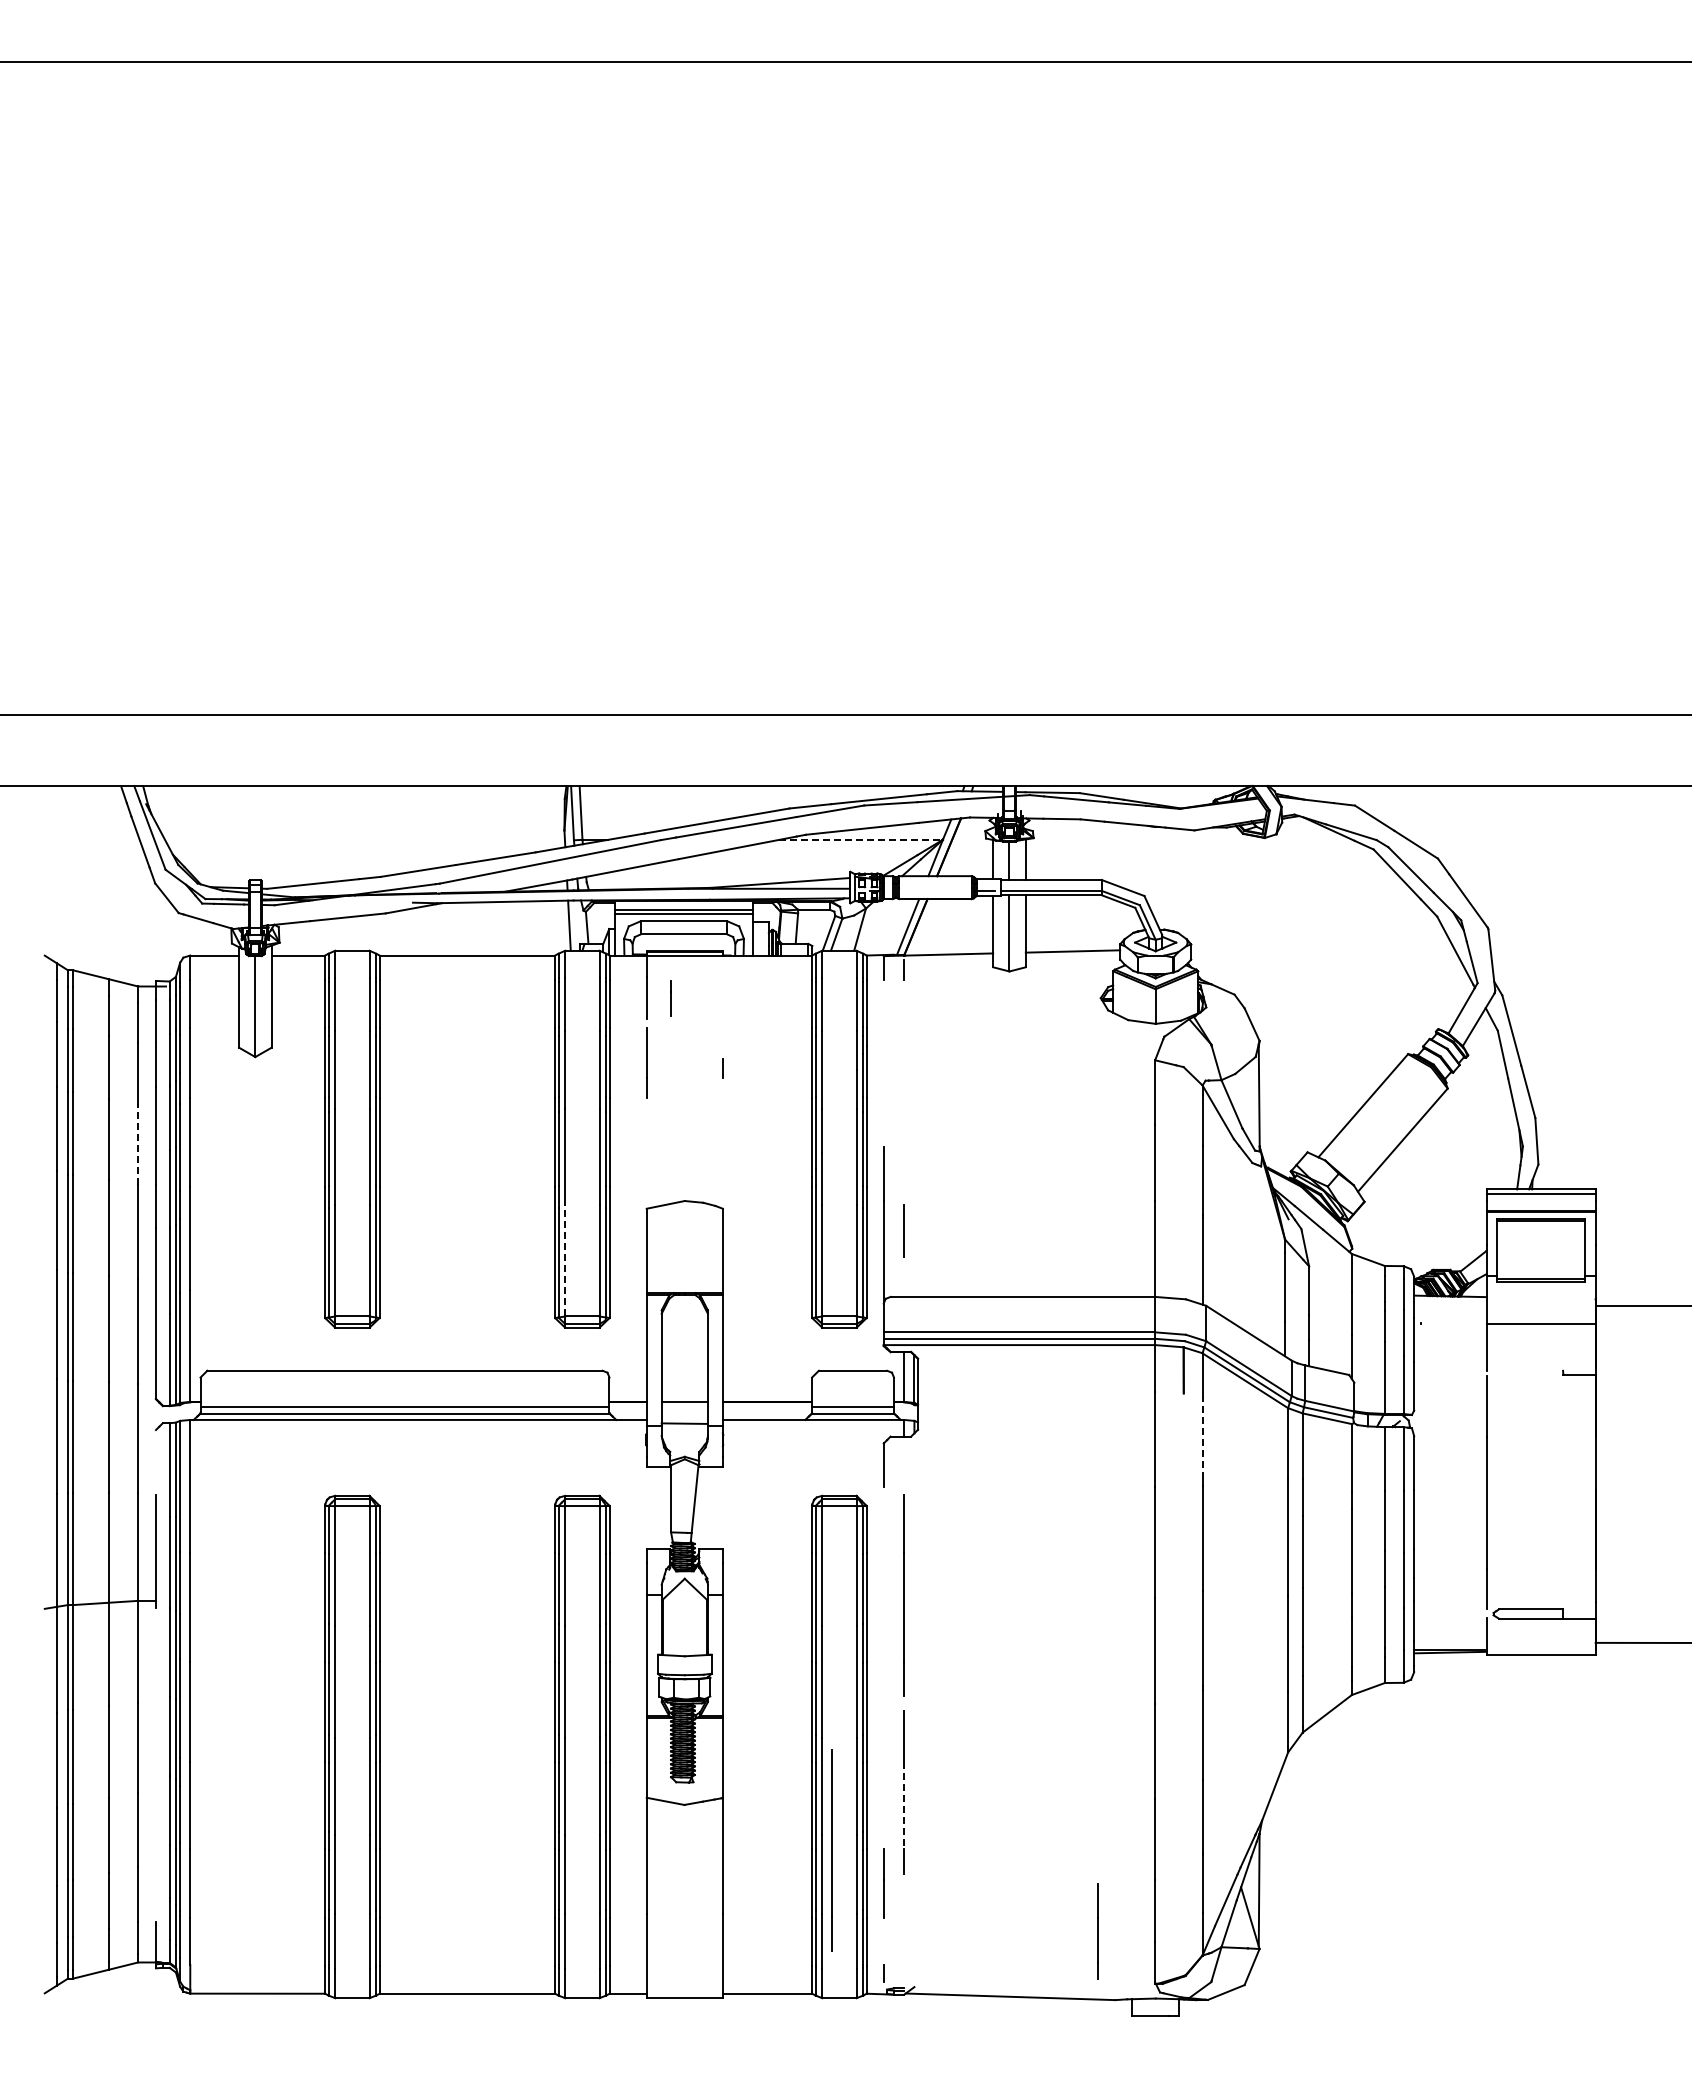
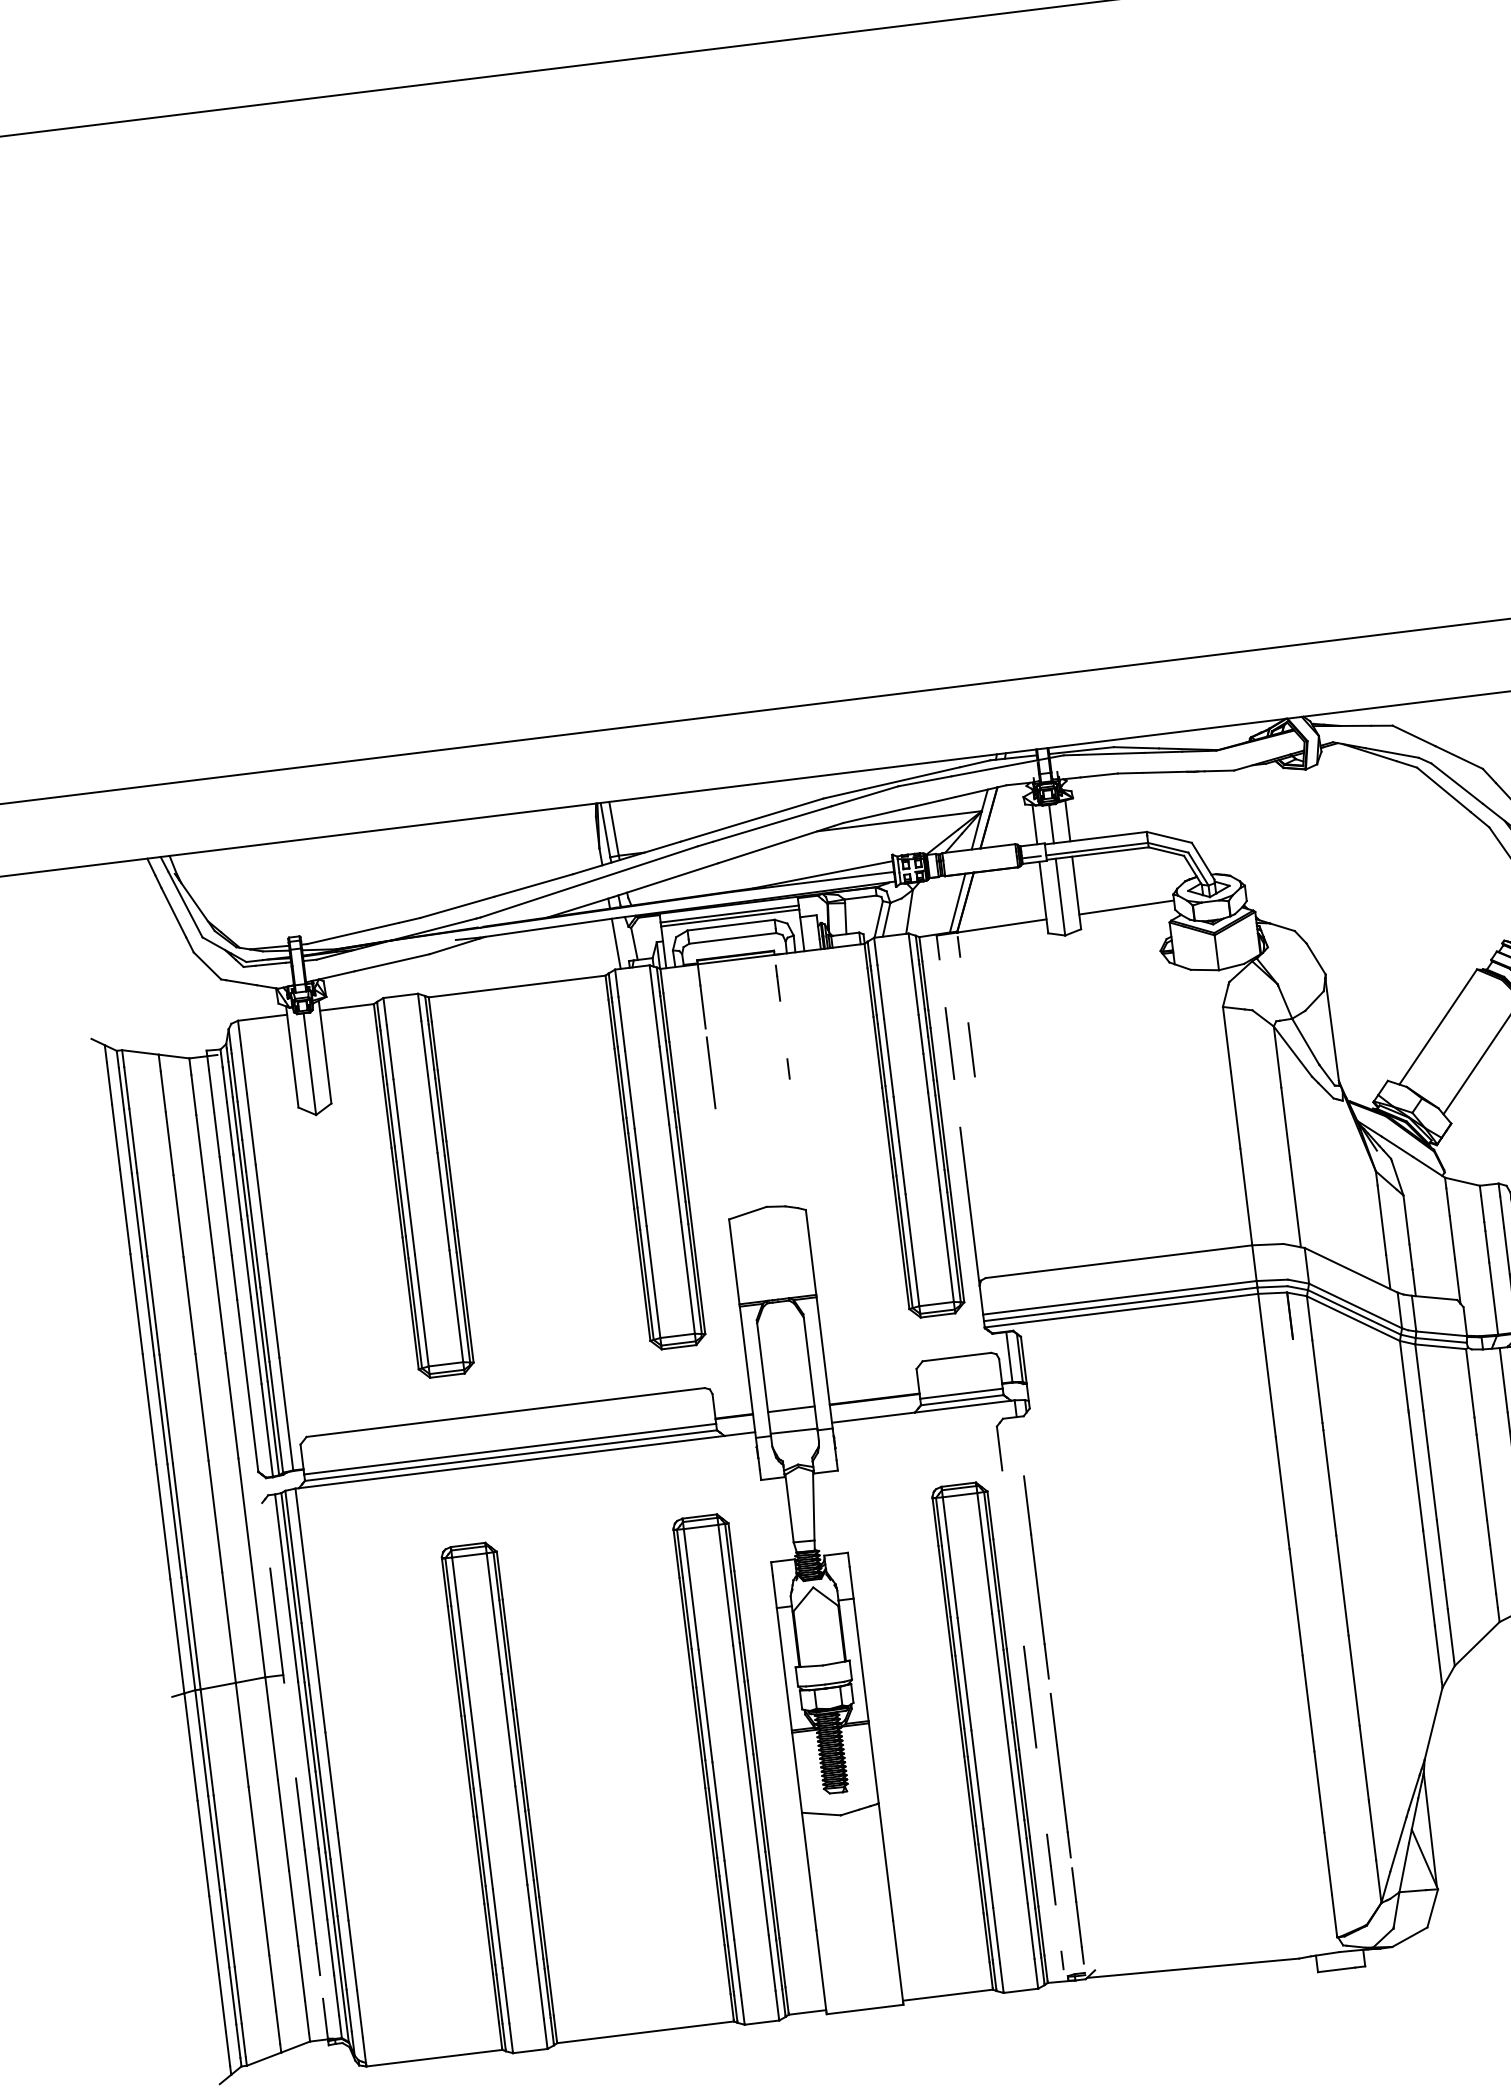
line: (861, 839) -> (899, 820), dashed -> solid
line: (670, 998) -> (777, 983), moved
line: (883, 1062) -> (949, 1042), added
line: (138, 1143) -> (209, 1216), dashed -> solid
line: (903, 1230) -> (970, 1049), moved
line: (565, 1260) -> (653, 1281), dashed -> solid
line: (1202, 1438) -> (1317, 1382), dashed -> solid
line: (883, 1711) -> (1029, 1696), added
line: (155, 1800) -> (307, 1876), added
line: (904, 1805) -> (1062, 1788), dashed -> solid
line: (831, 1850) -> (994, 1843), removed
line: (1097, 1931) -> (1077, 1915), moved

